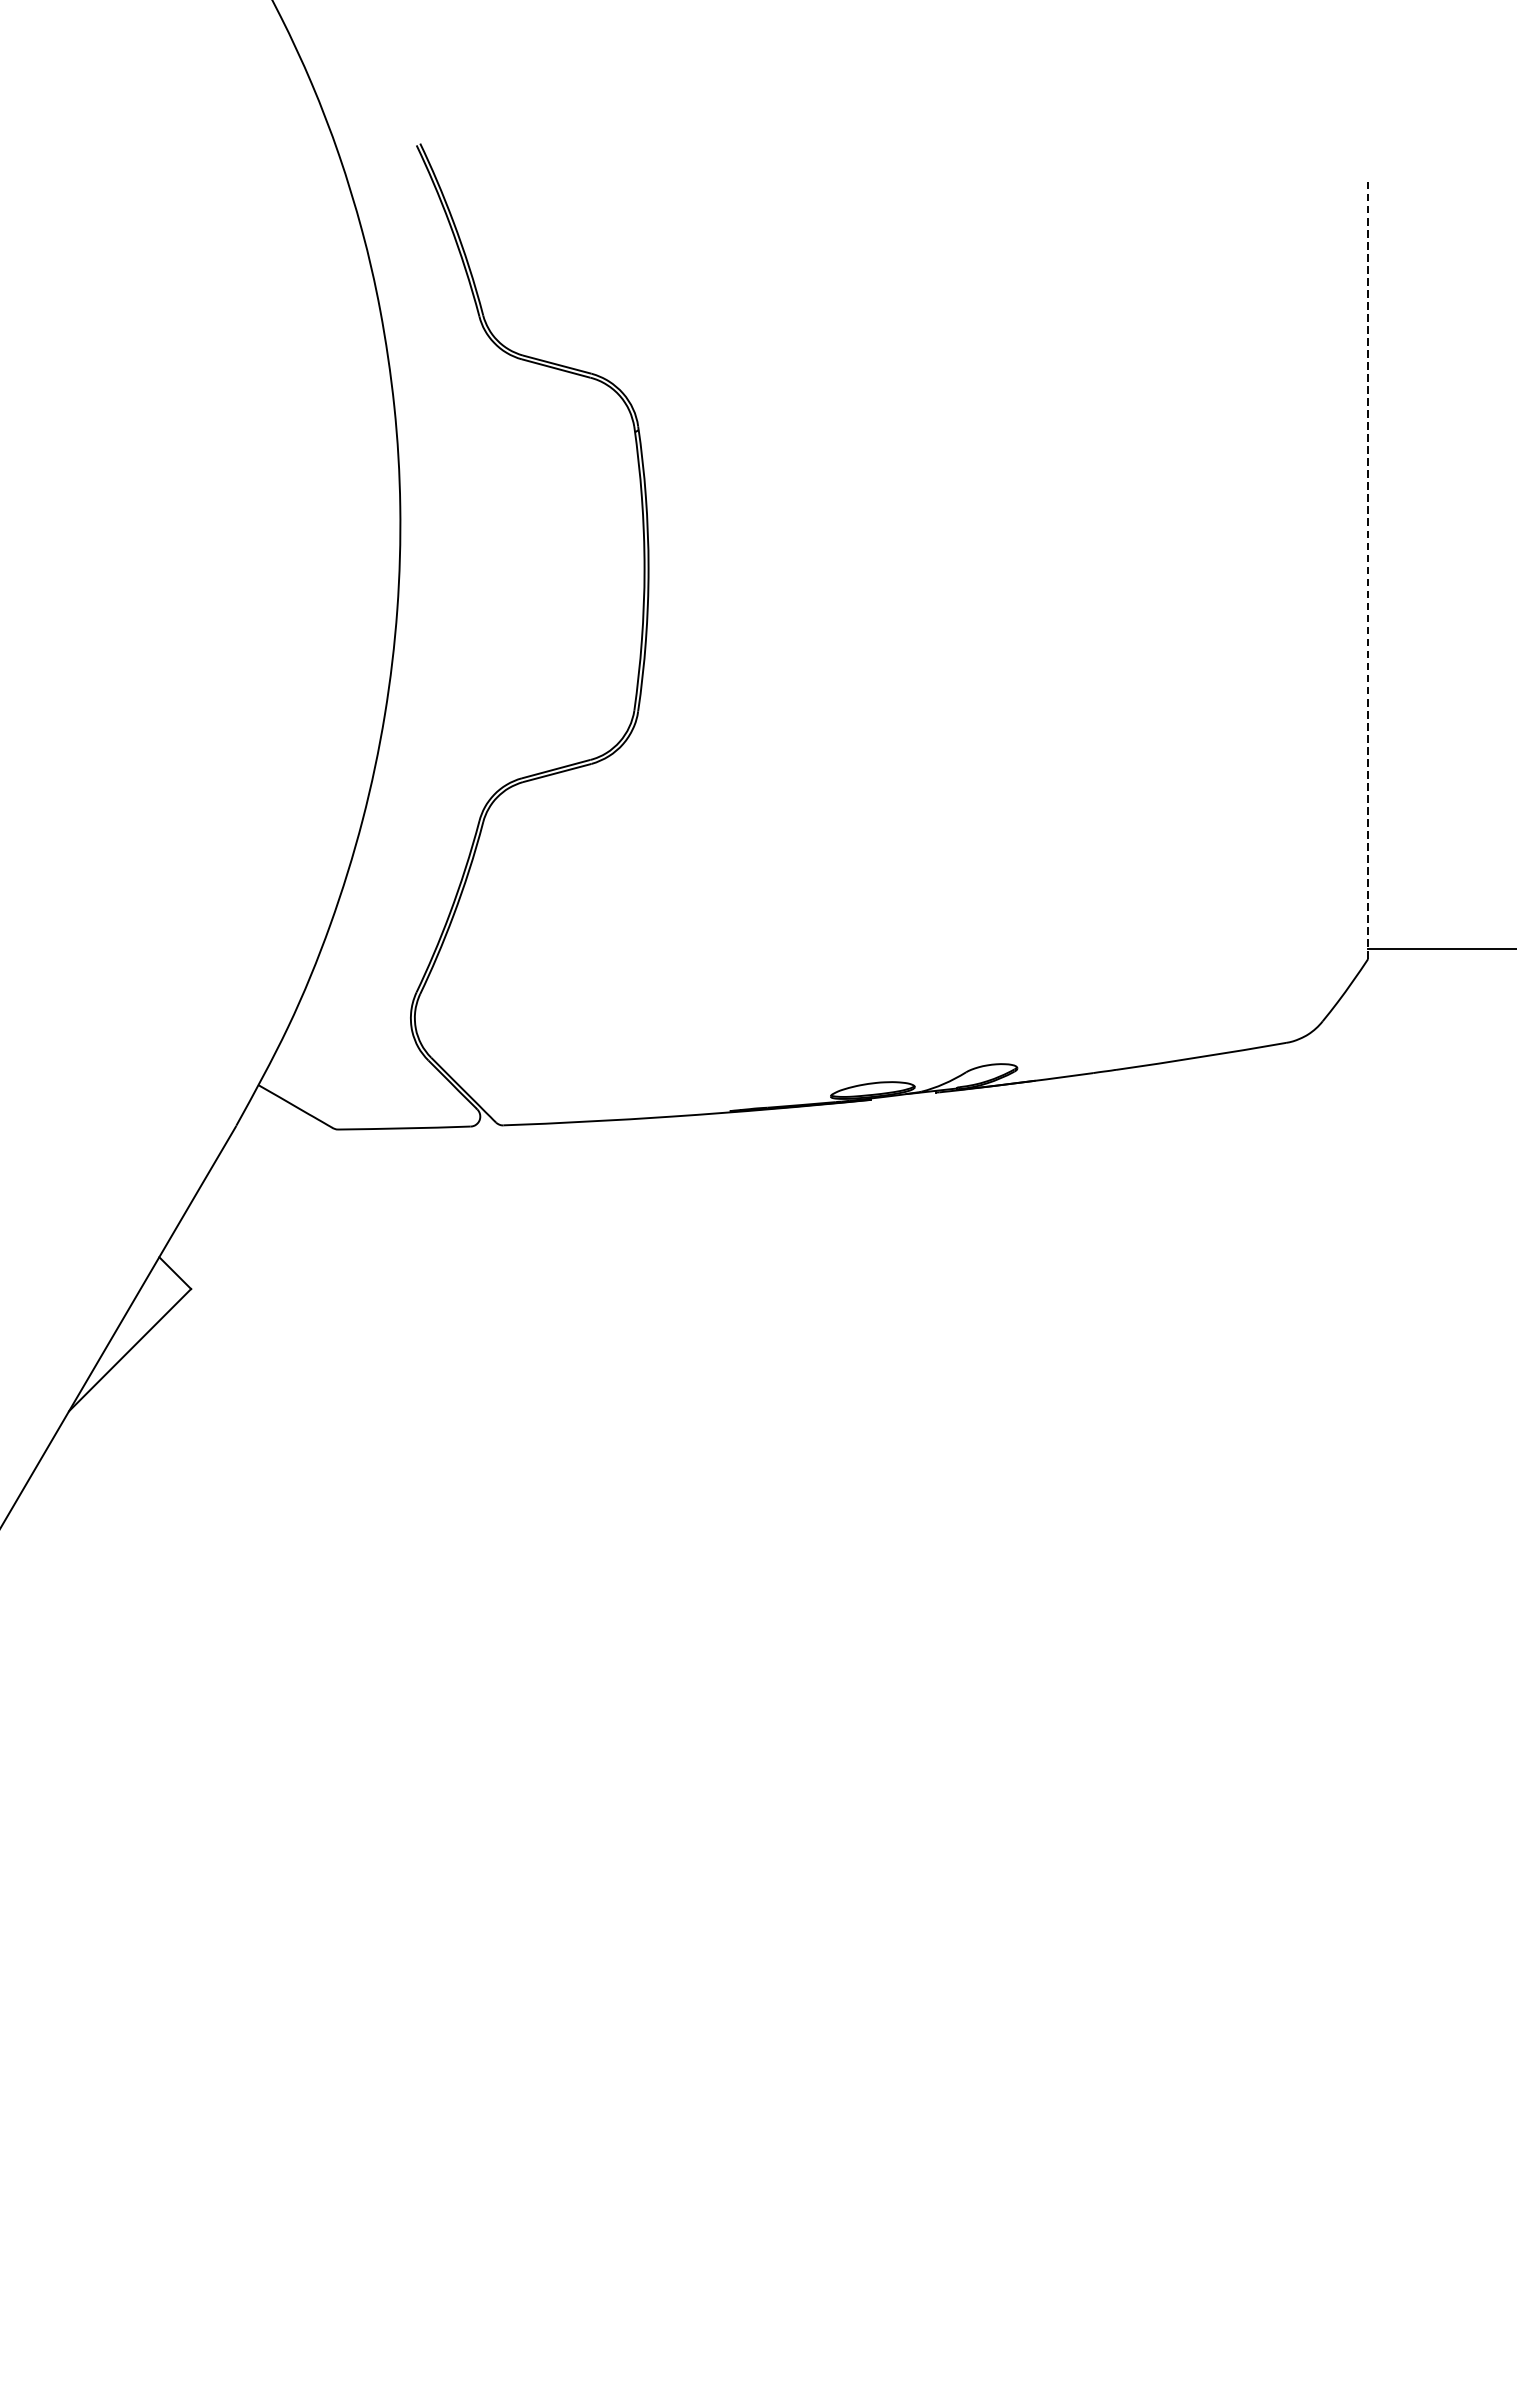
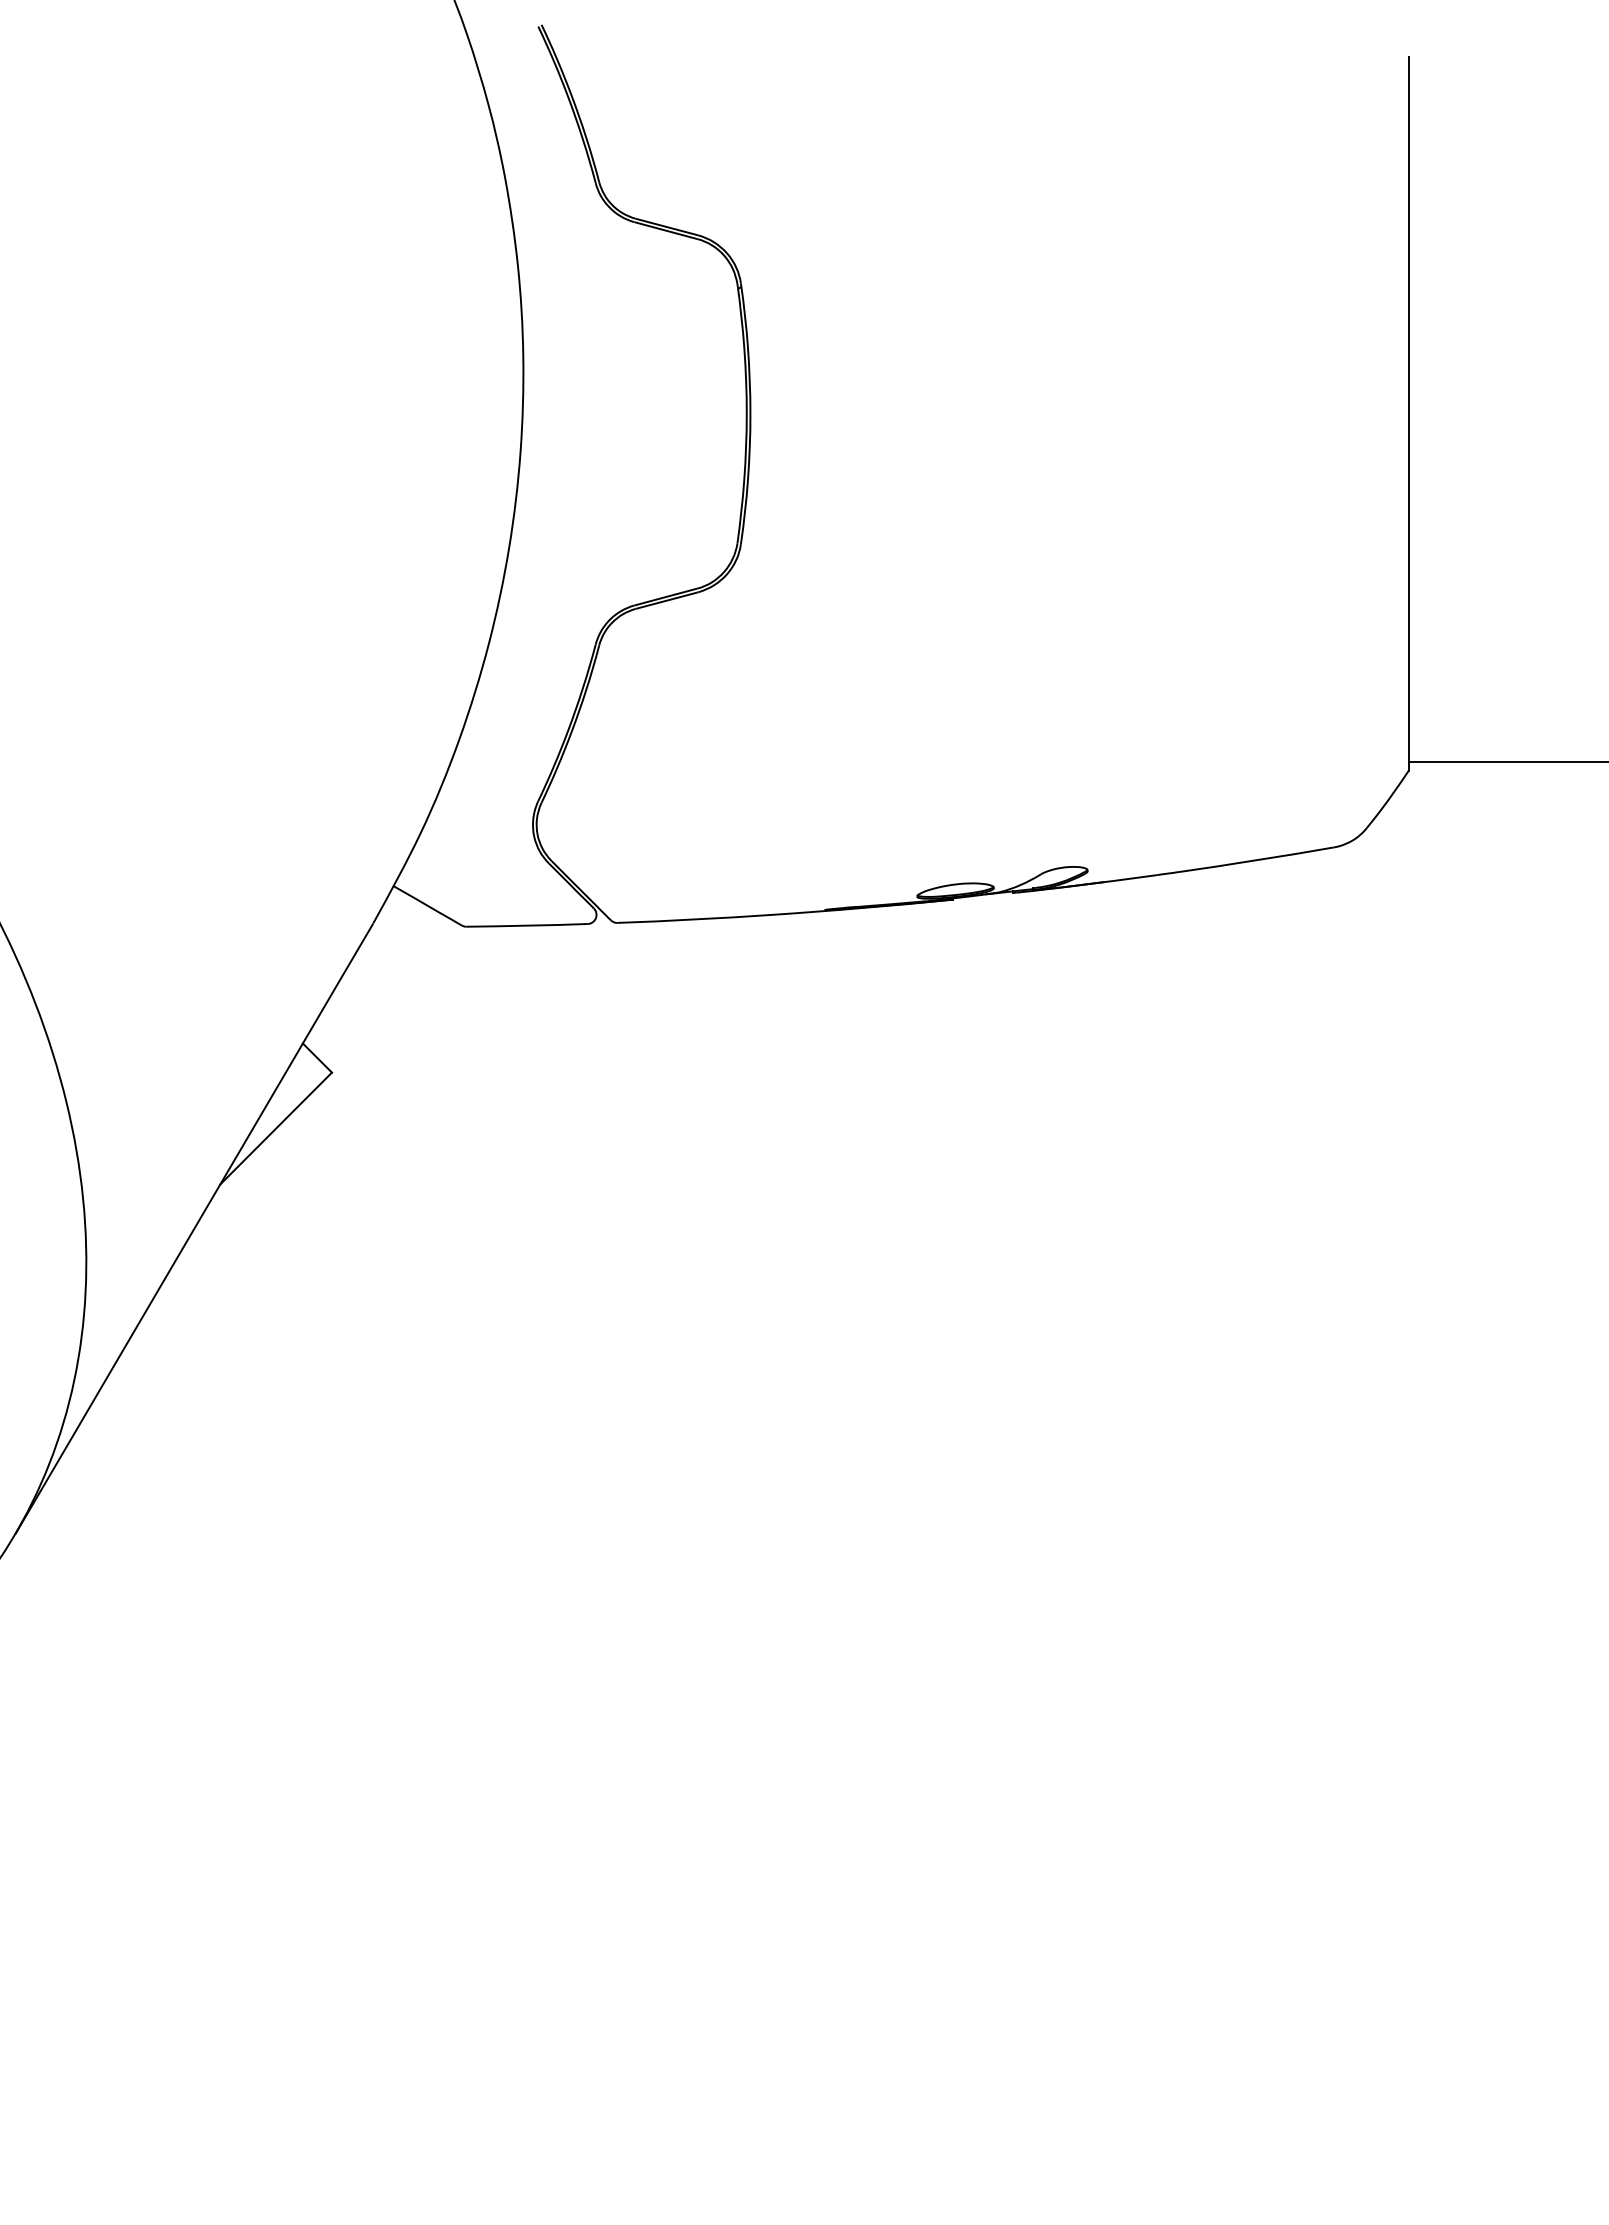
line: (1367, 568) -> (1408, 413), dashed -> solid

